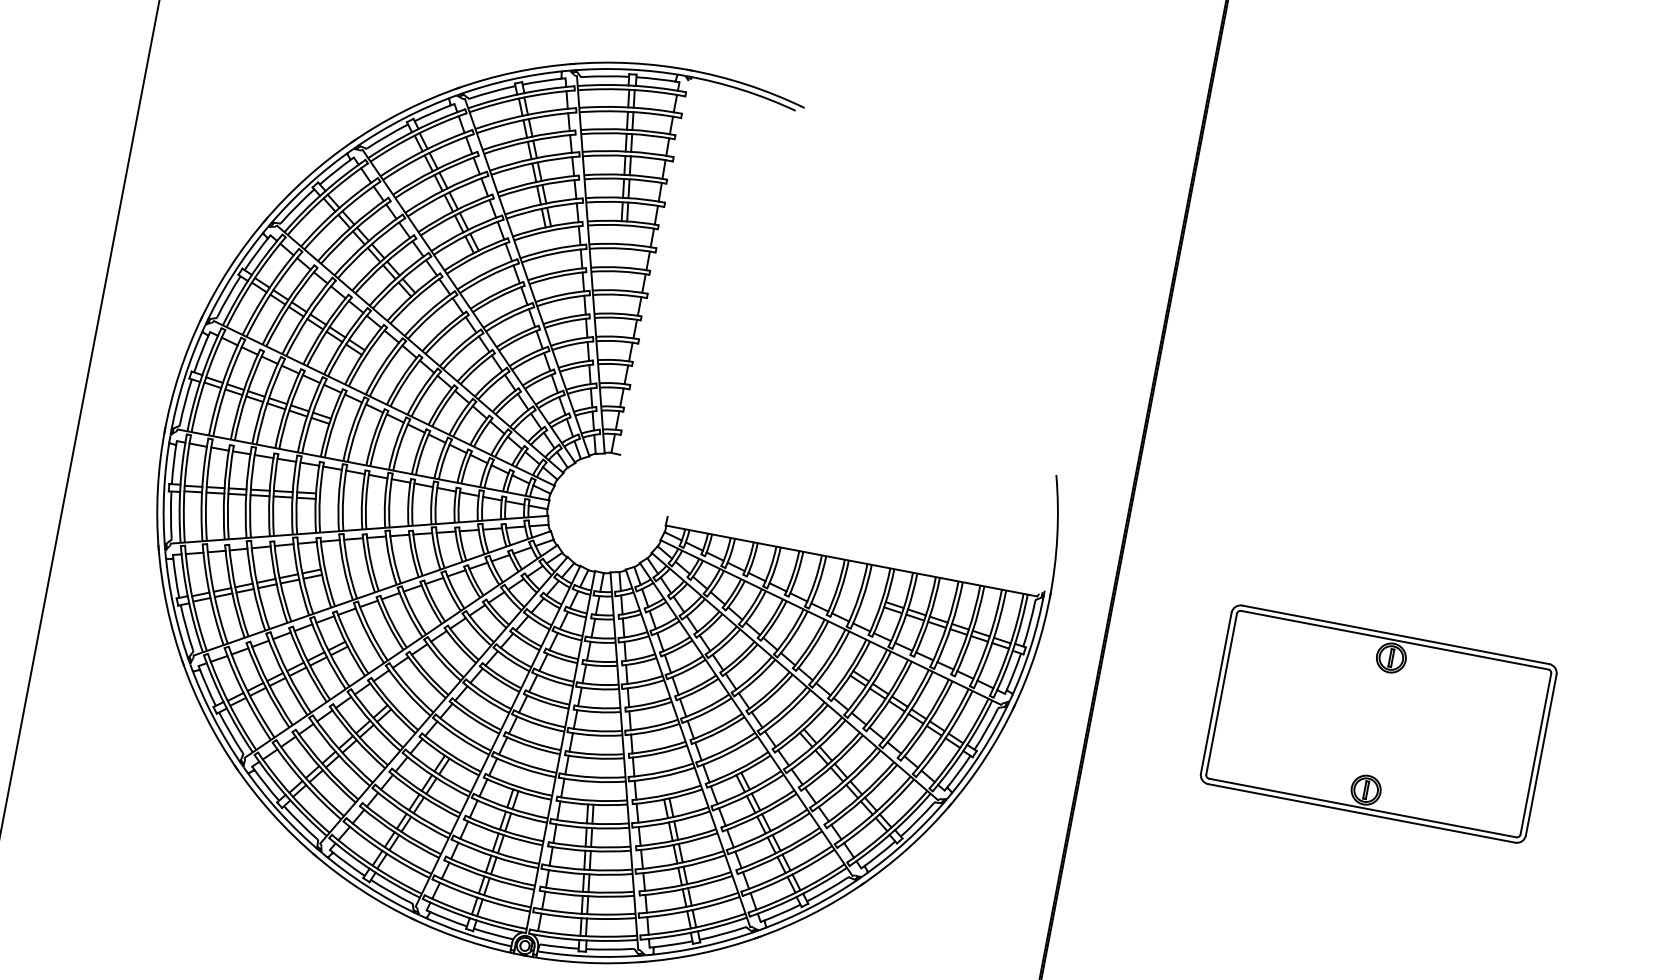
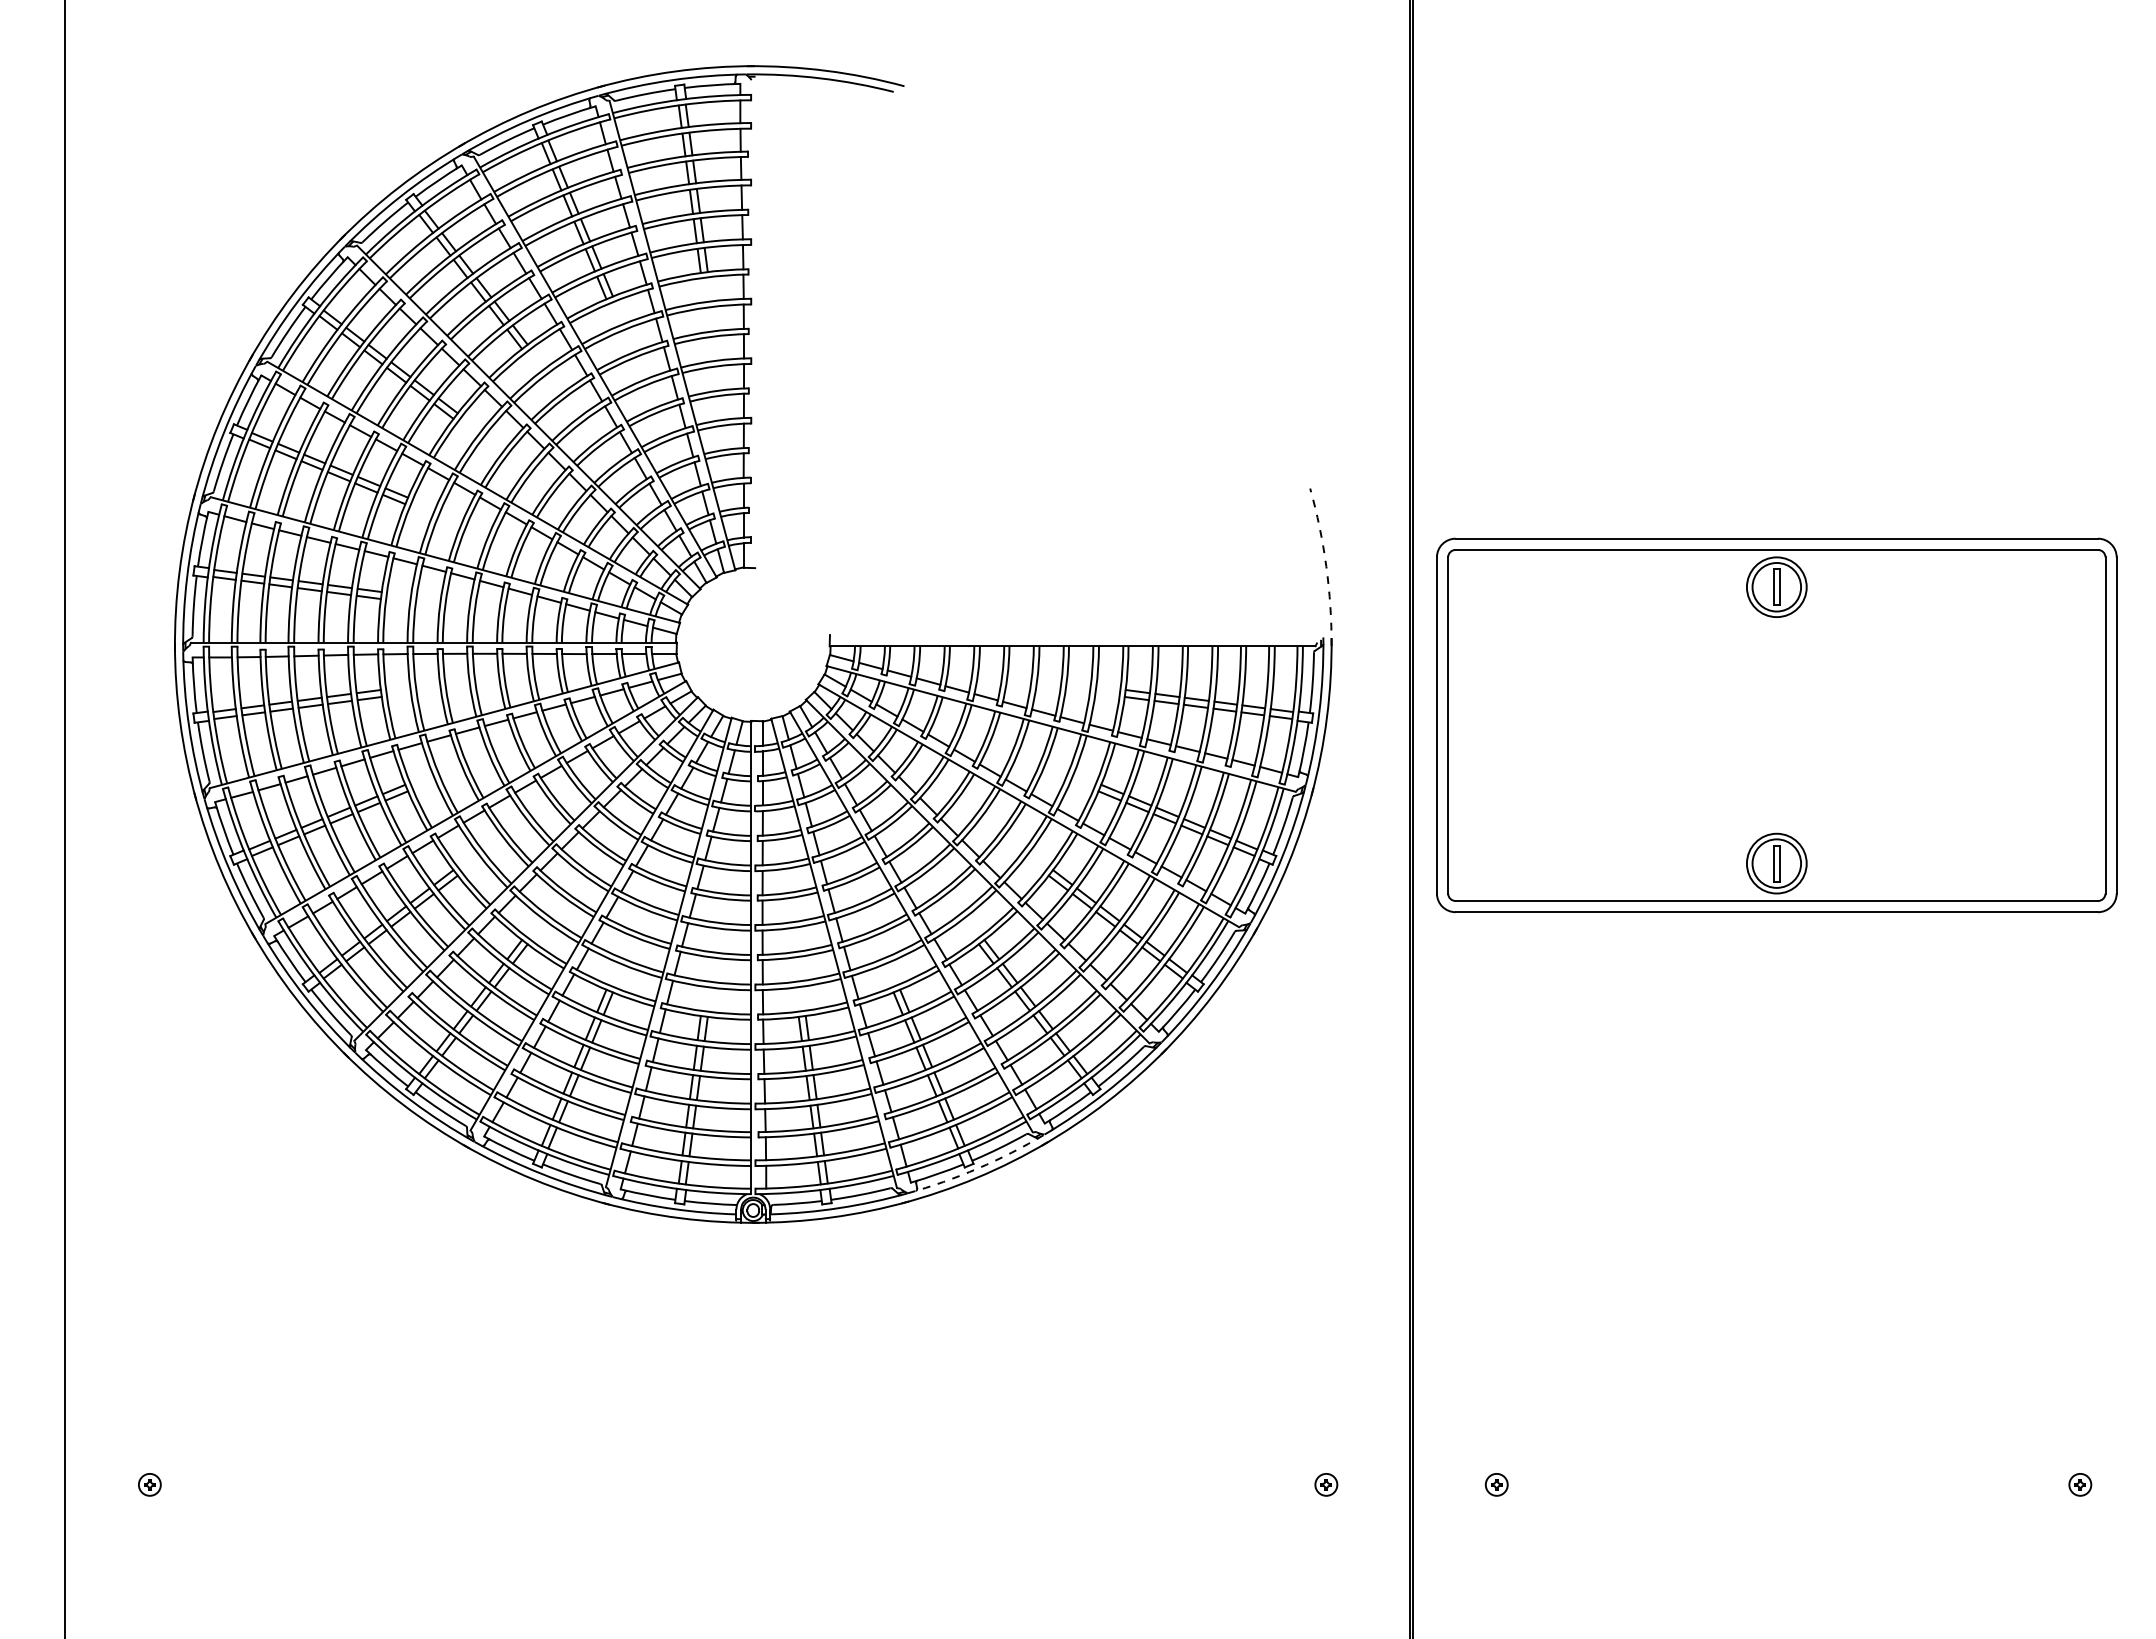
arc: (1057, 536) -> (1326, 566), solid -> dashed
part: (1378, 723) -> (1776, 724), size x1.6
arc: (703, 946) -> (978, 1168), solid -> dashed

